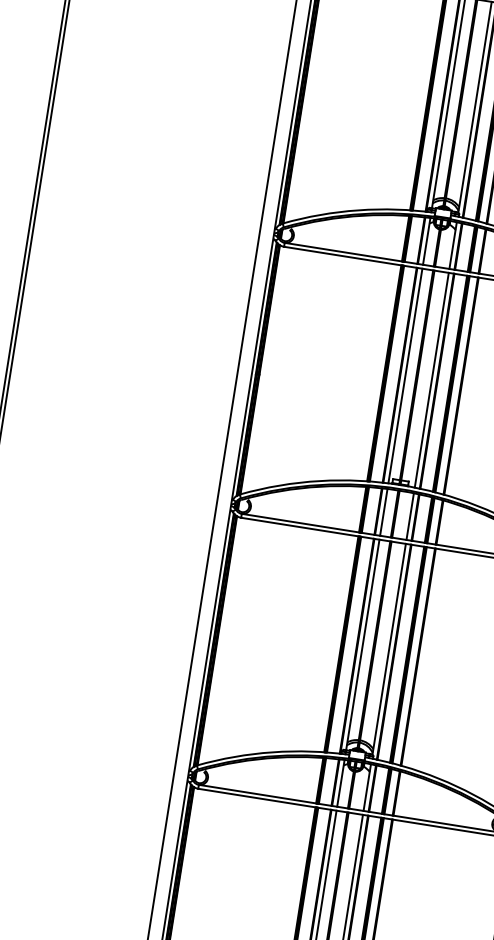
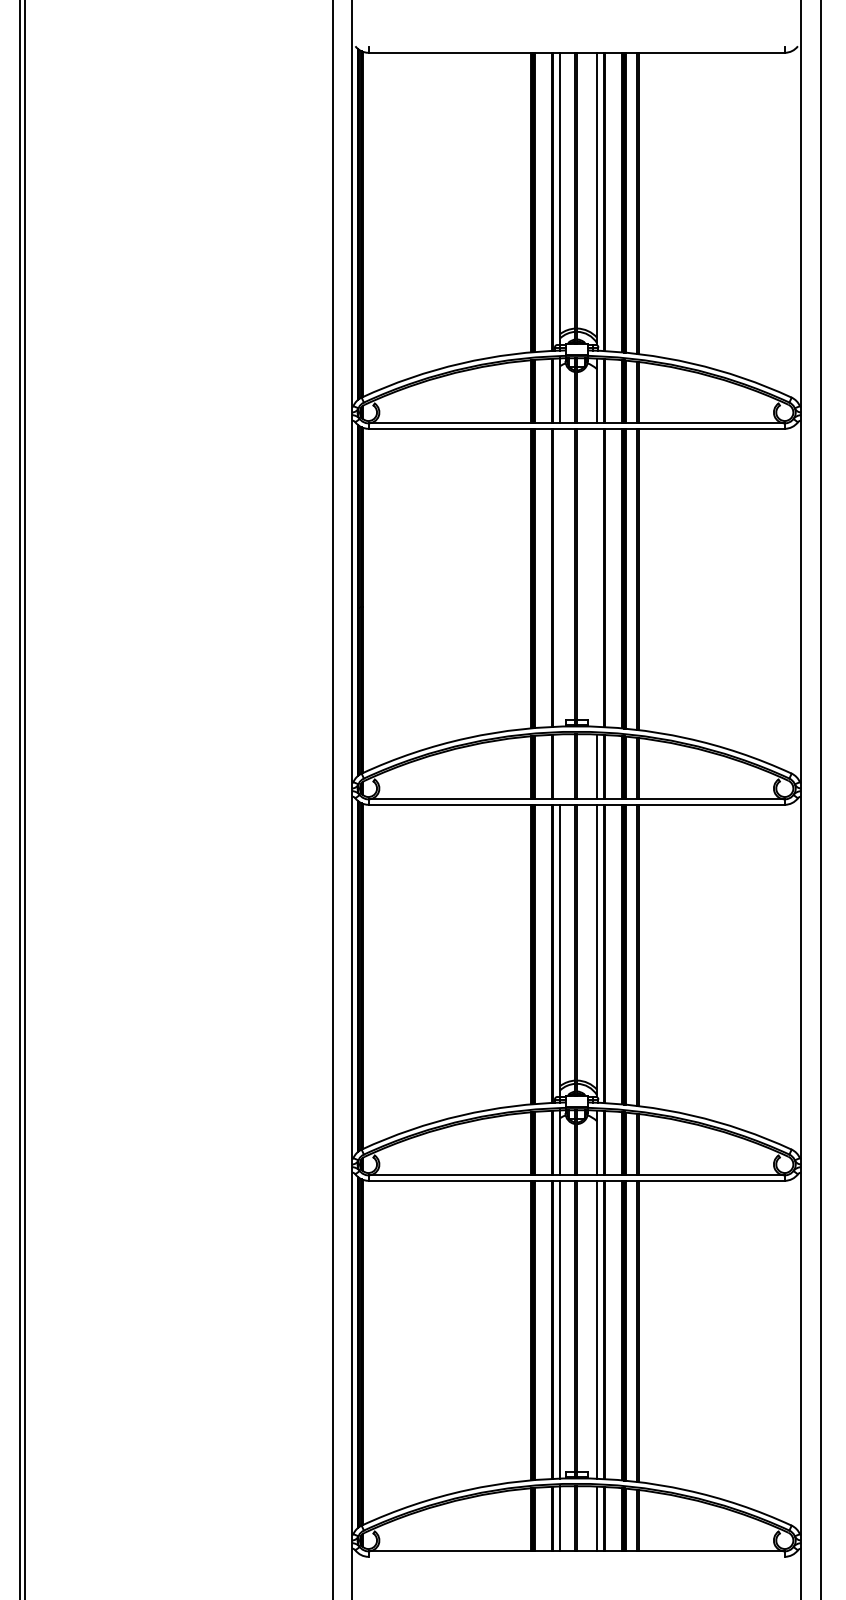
line: (405, 375) -> (560, 577), removed
line: (431, 379) -> (596, 577), removed
line: (383, 512) -> (560, 766), removed

